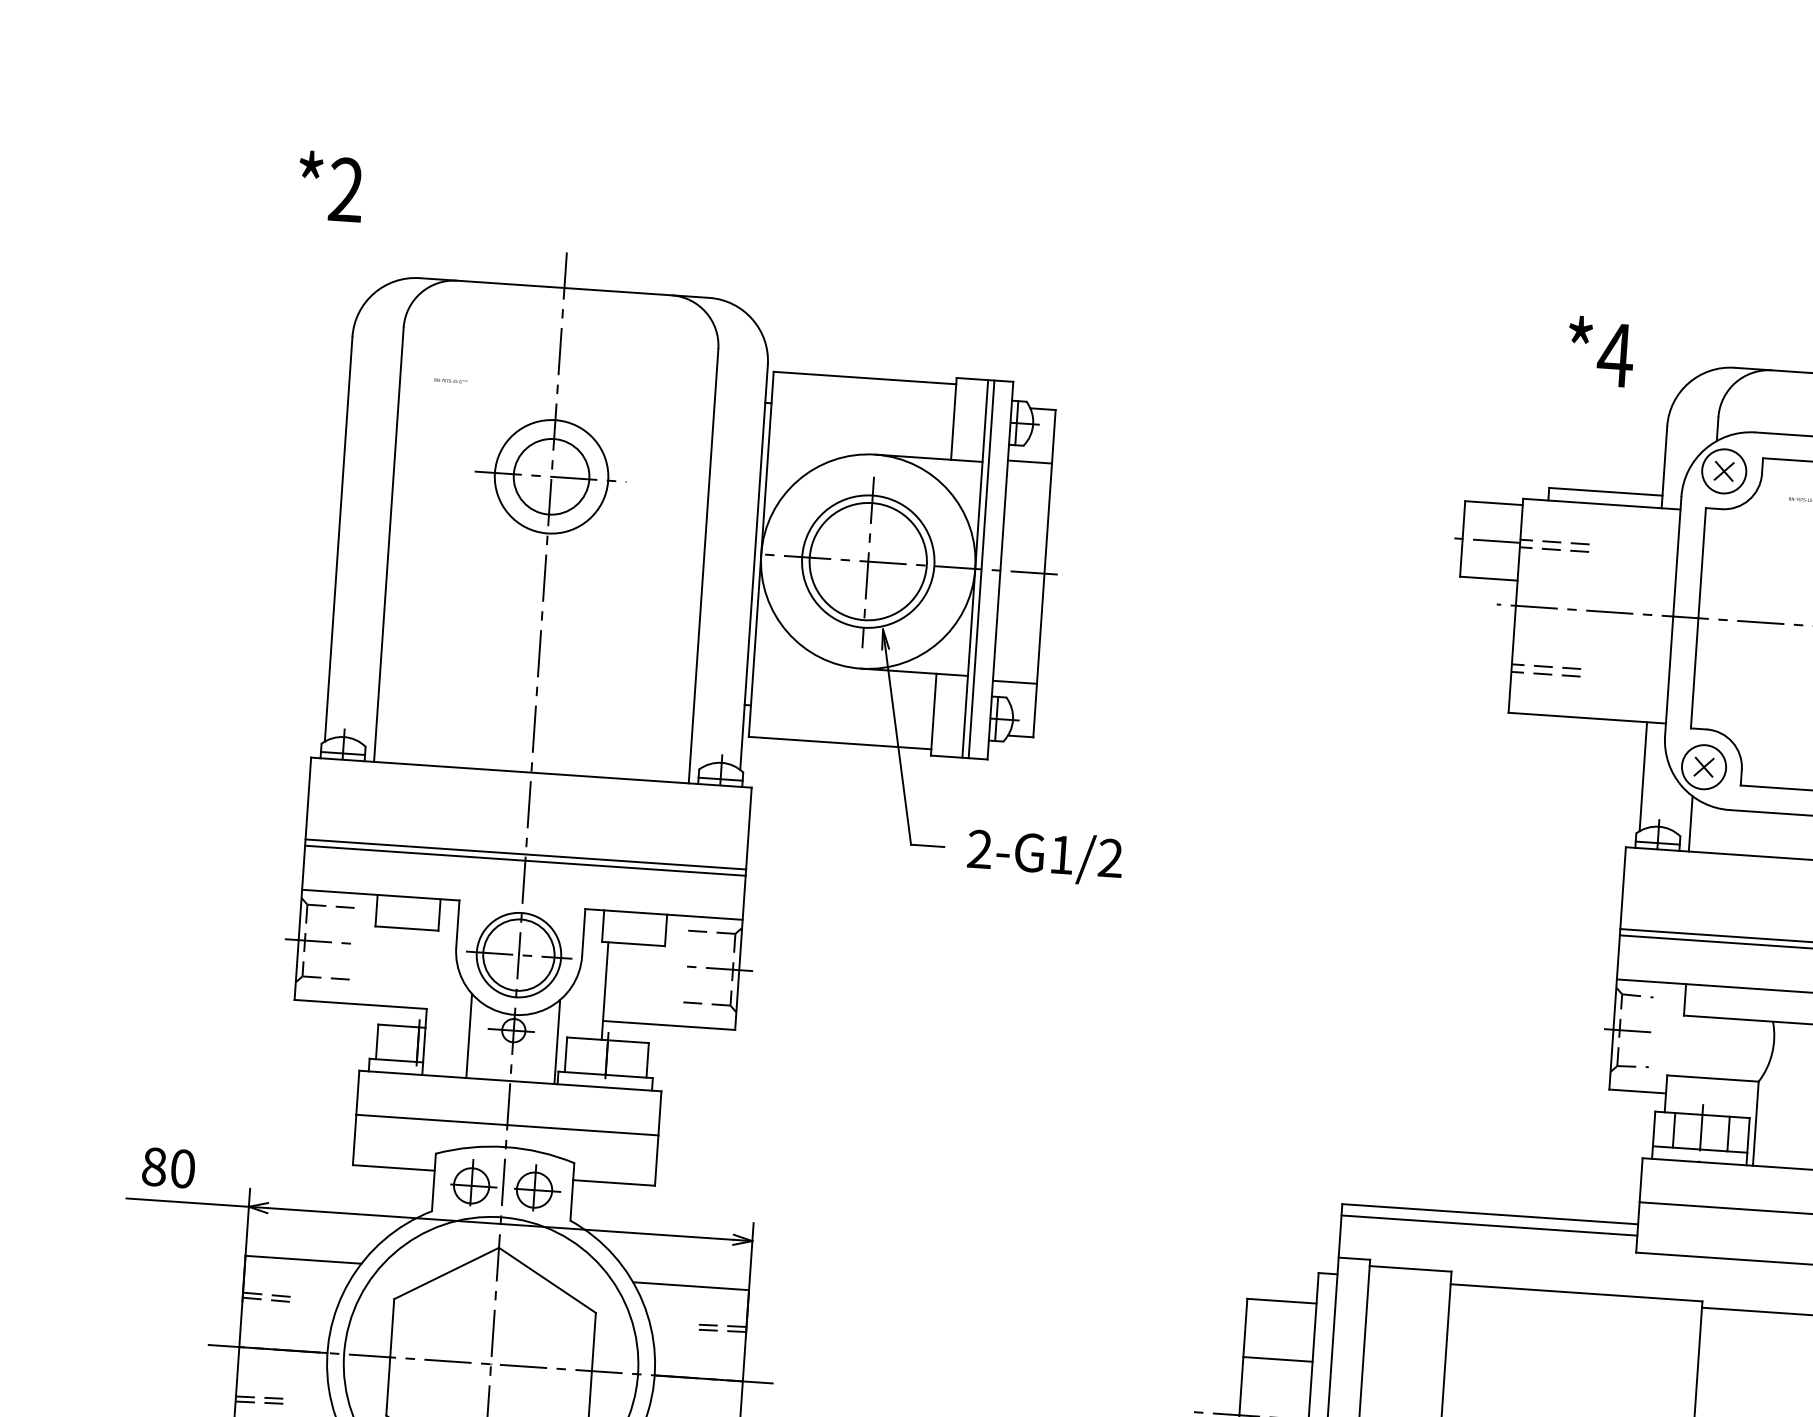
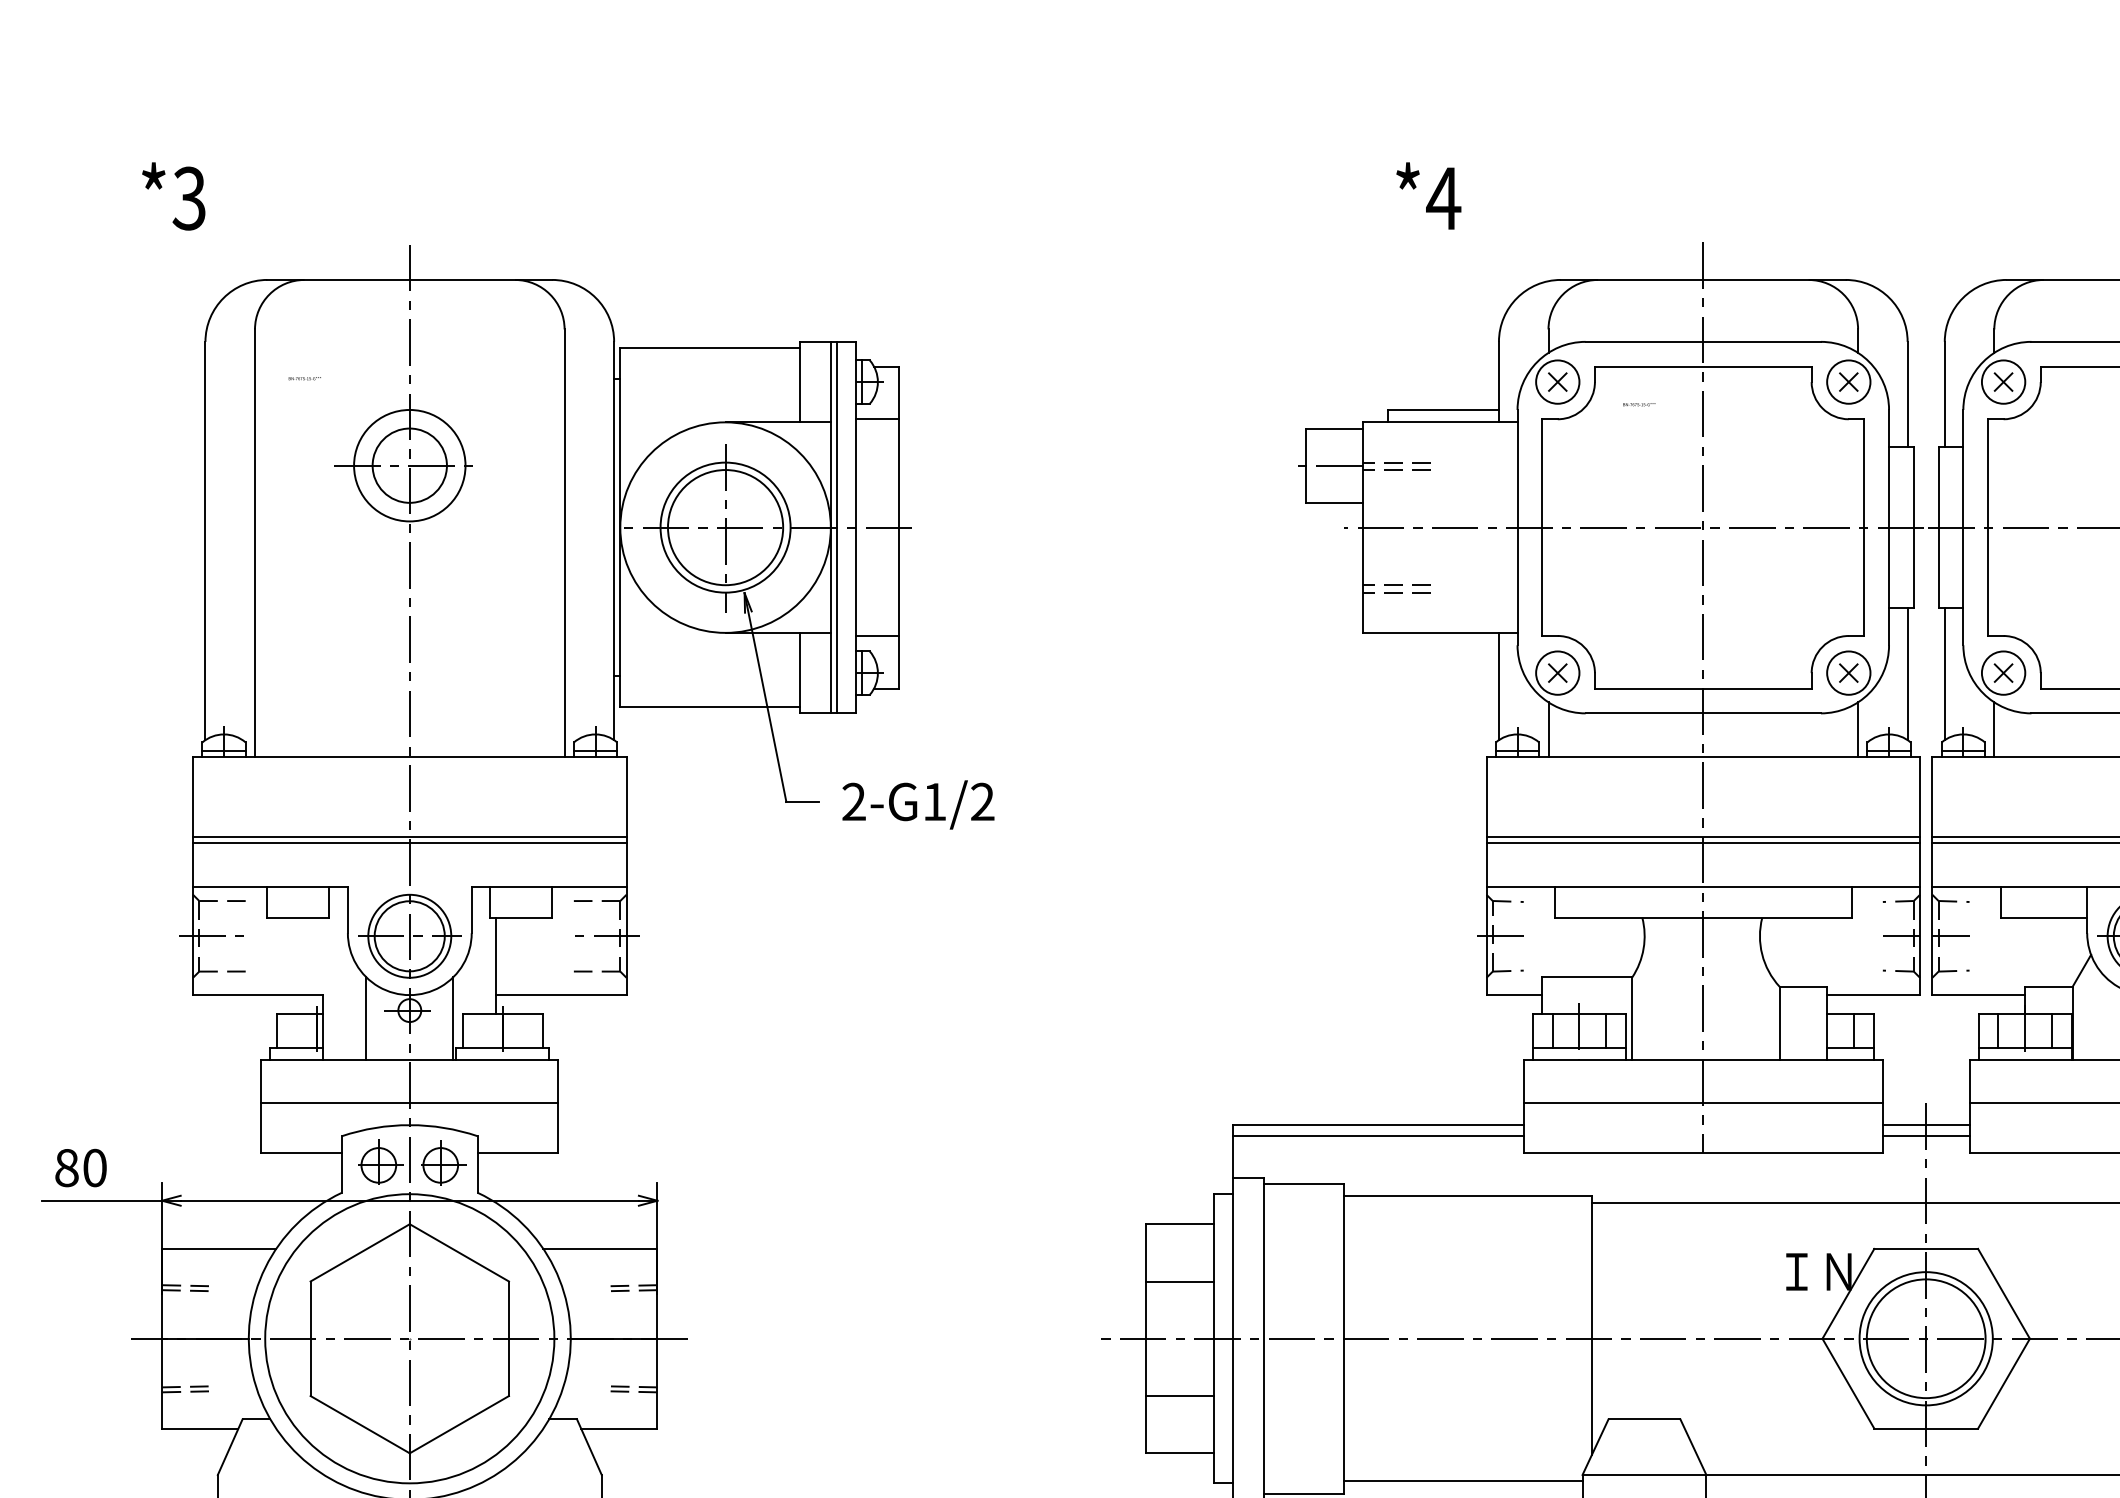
text: (345, 189) -> (188, 198), *2 -> *3
text: (1600, 351) -> (1428, 195), moved

